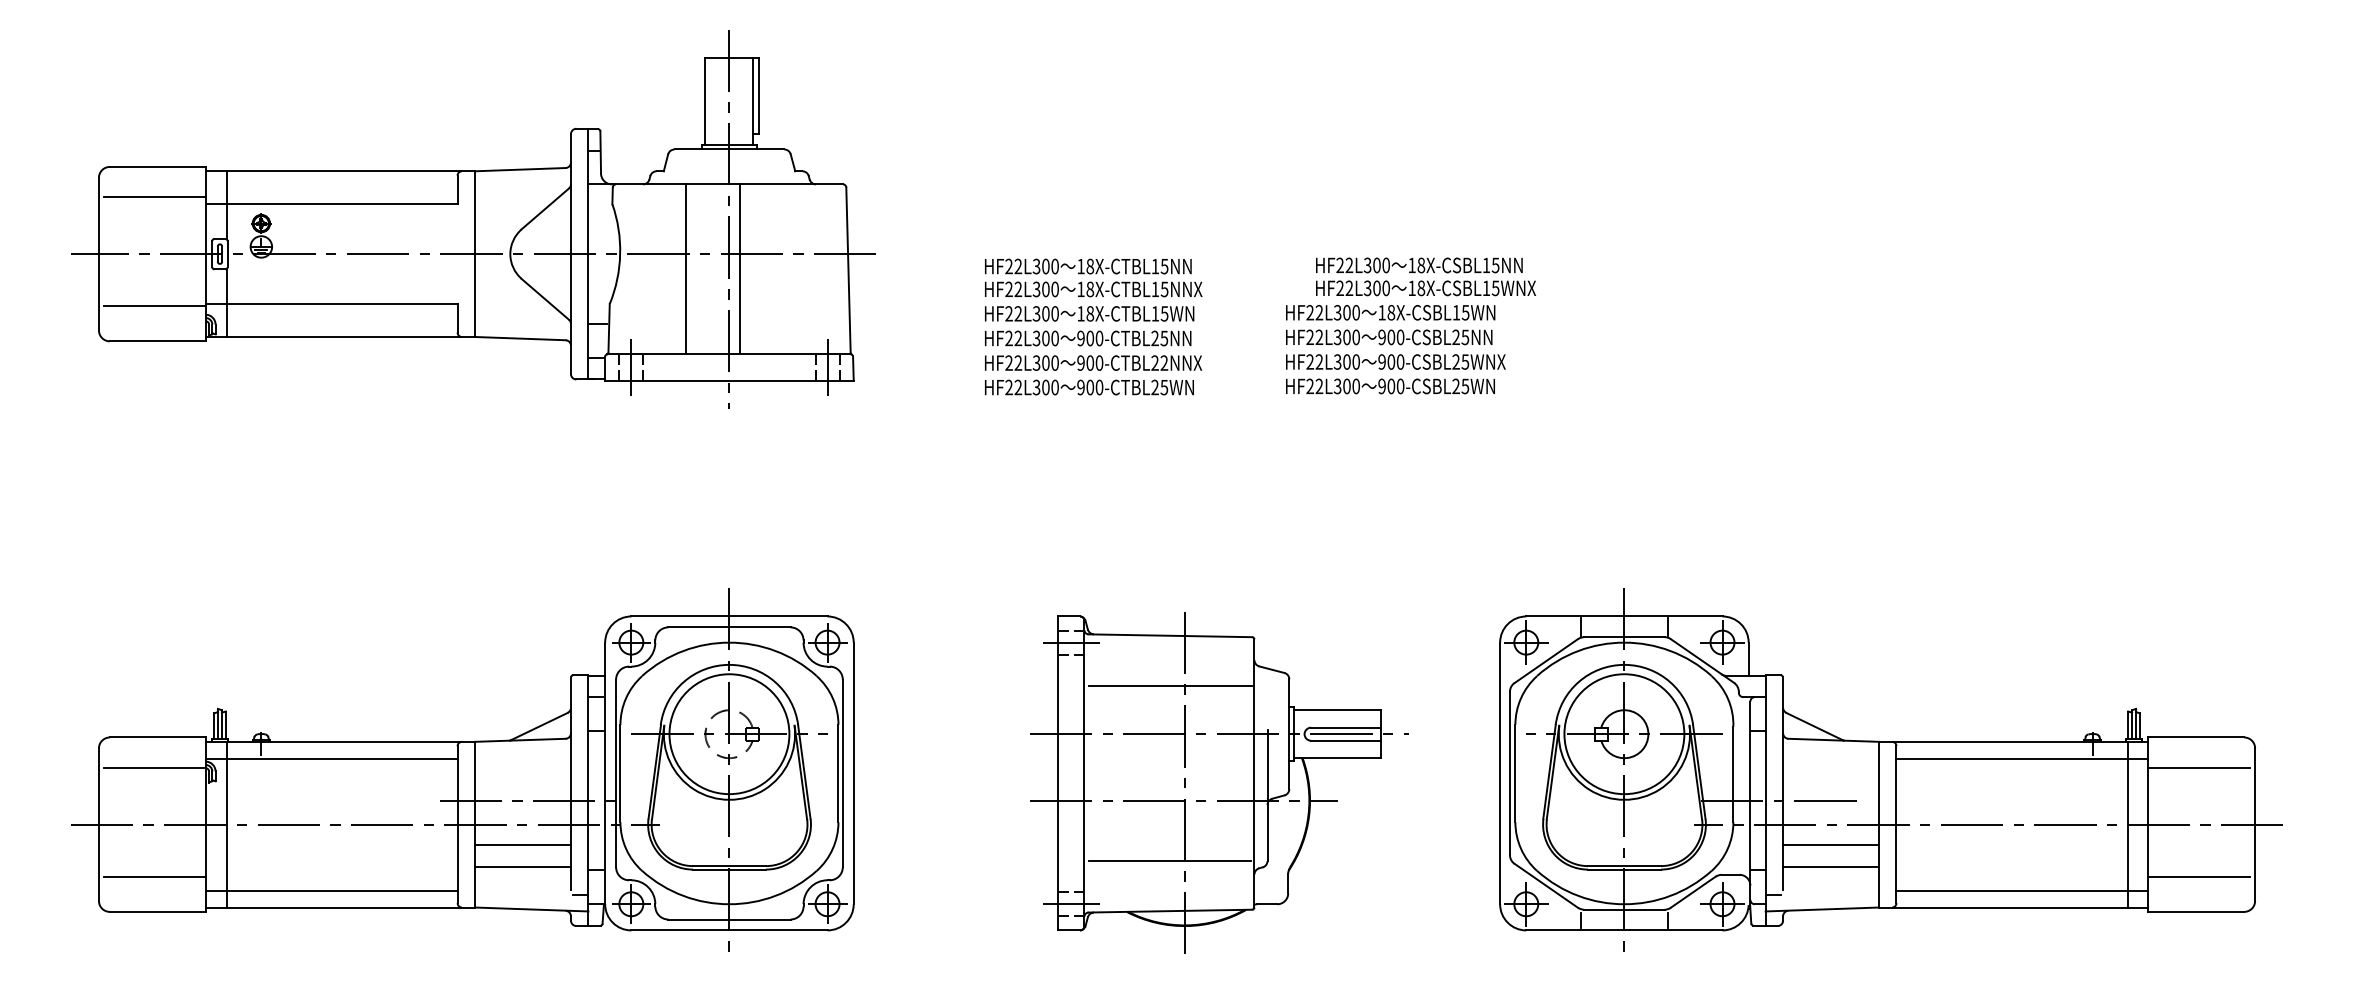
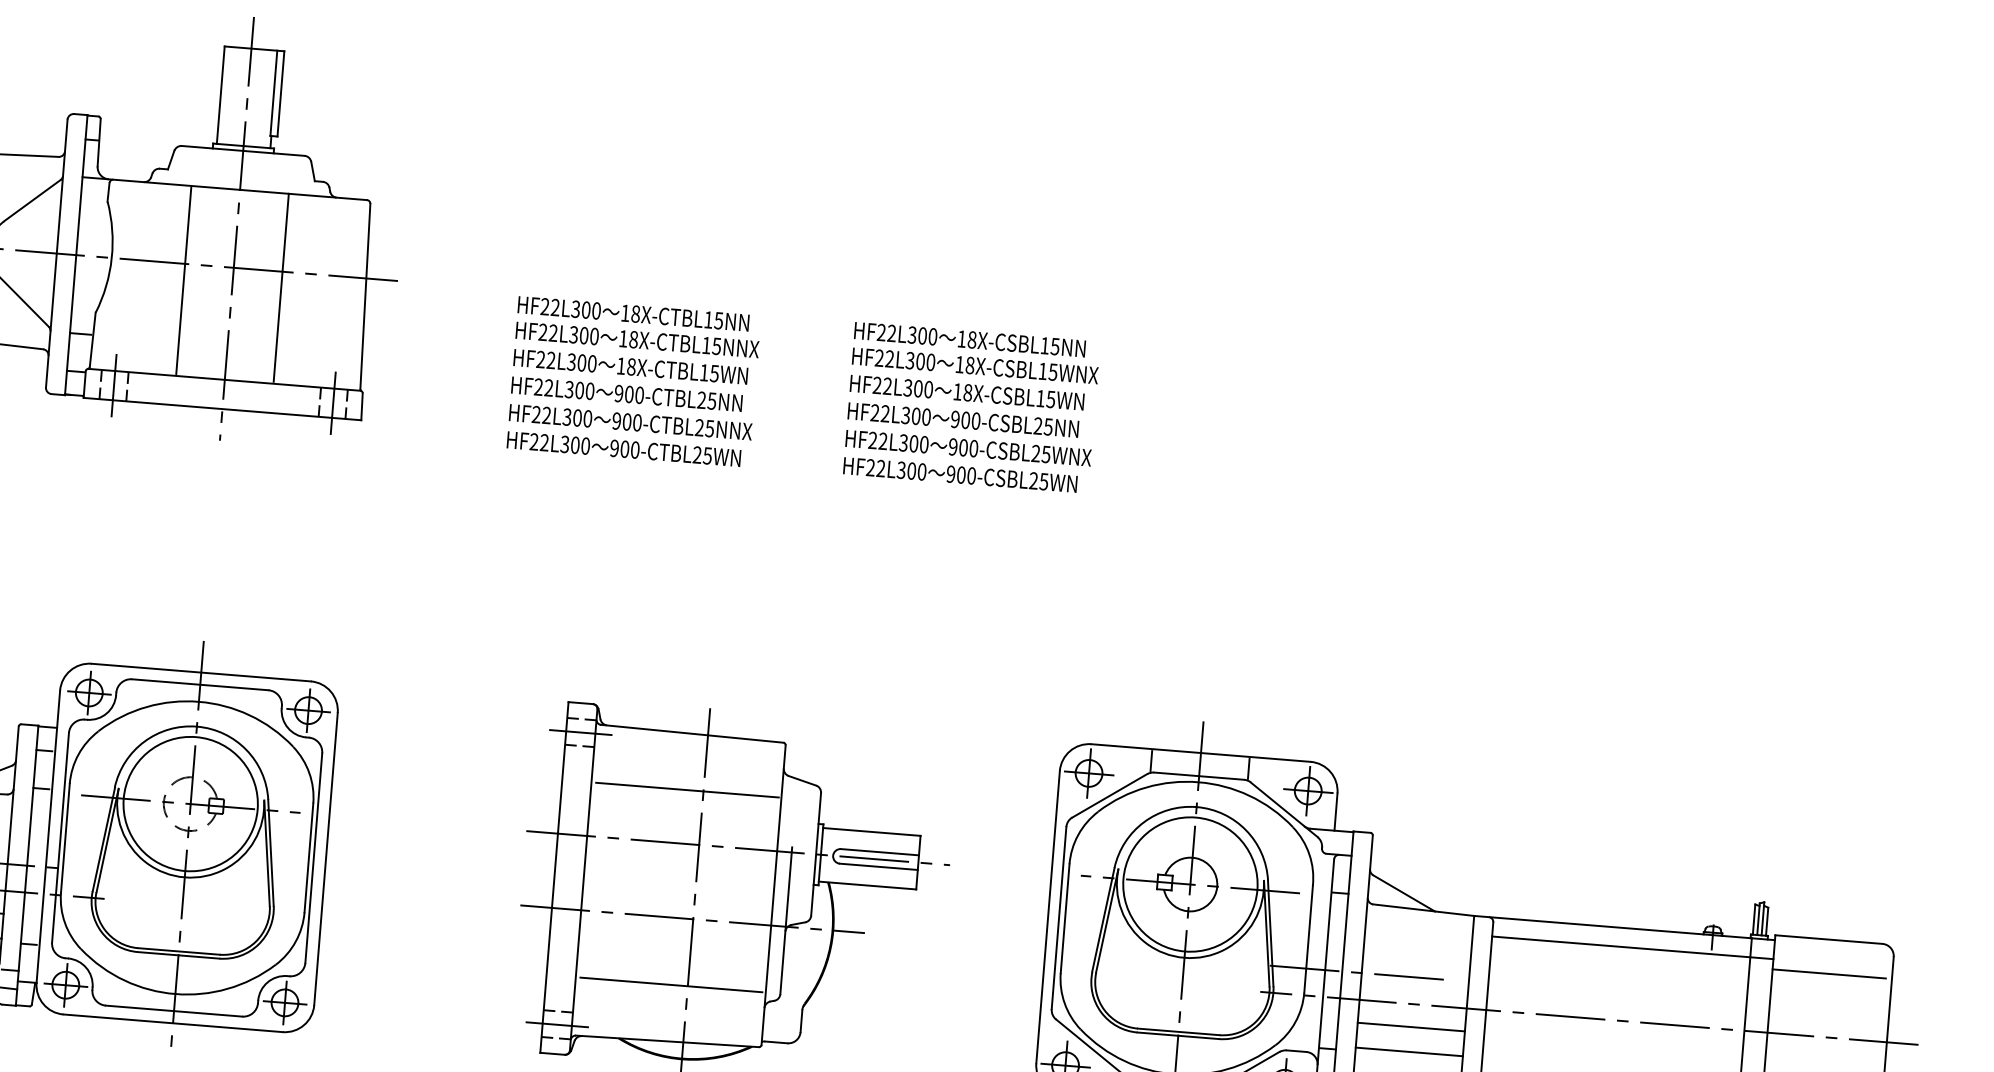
line: (740, 268) -> (281, 287), moved
text: (1425, 276) -> (975, 352), moved
text: (1164, 362) -> (710, 427), 900-CTBL22NNX -> 900-CTBL25NNX

